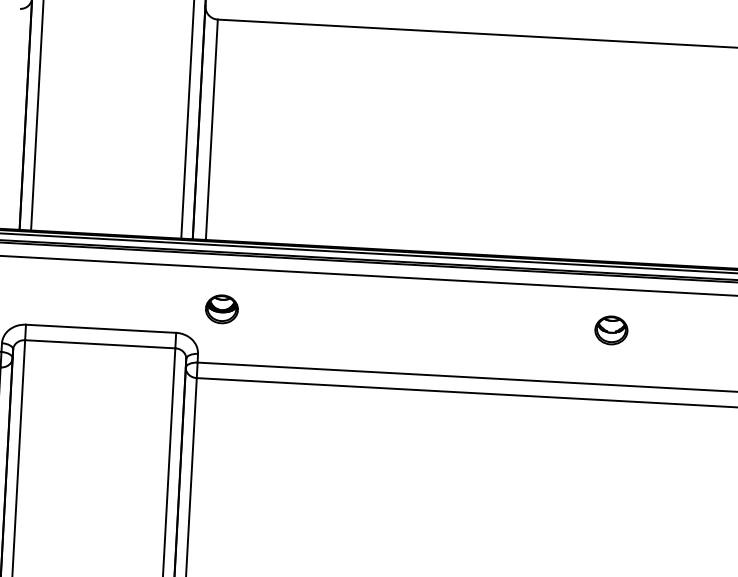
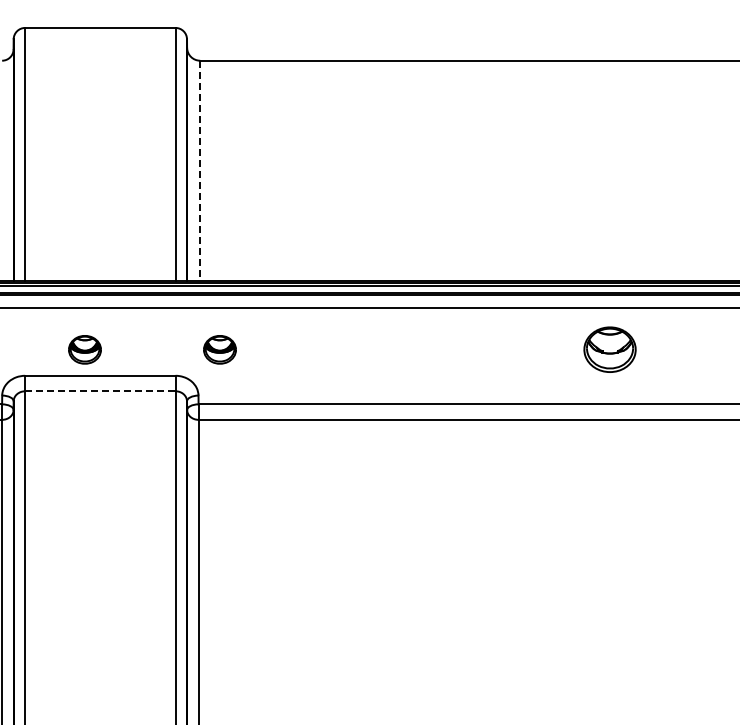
line: (212, 130) -> (200, 171), solid -> dashed
part: (86, 301) -> (84, 349), added
part: (610, 330) -> (609, 349), size x1.6
line: (100, 344) -> (100, 391), solid -> dashed

